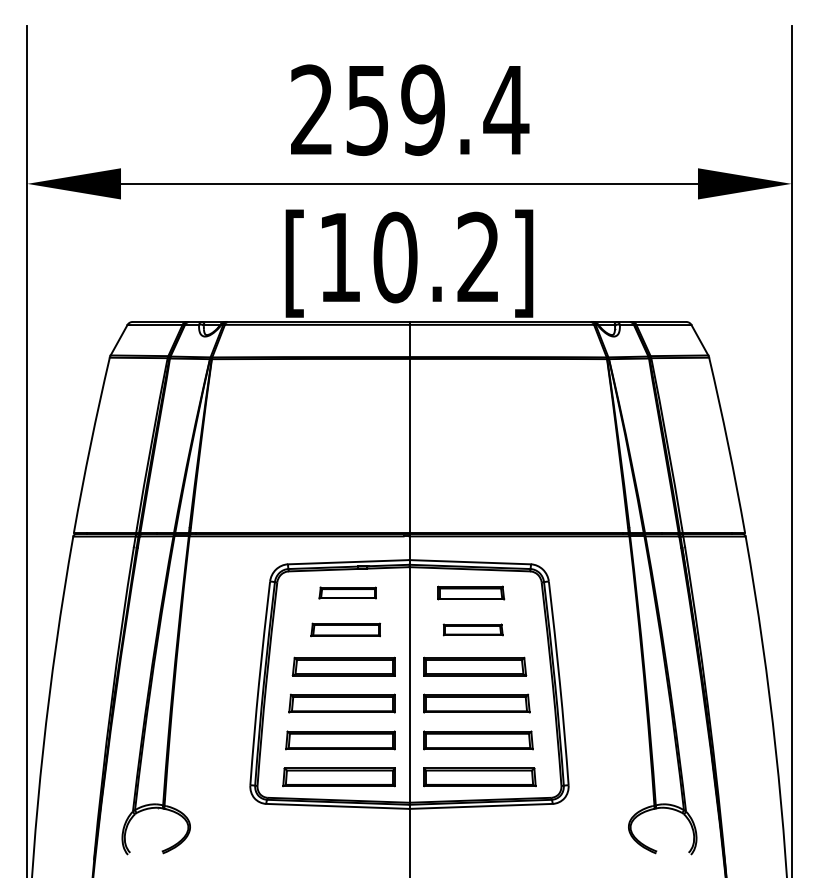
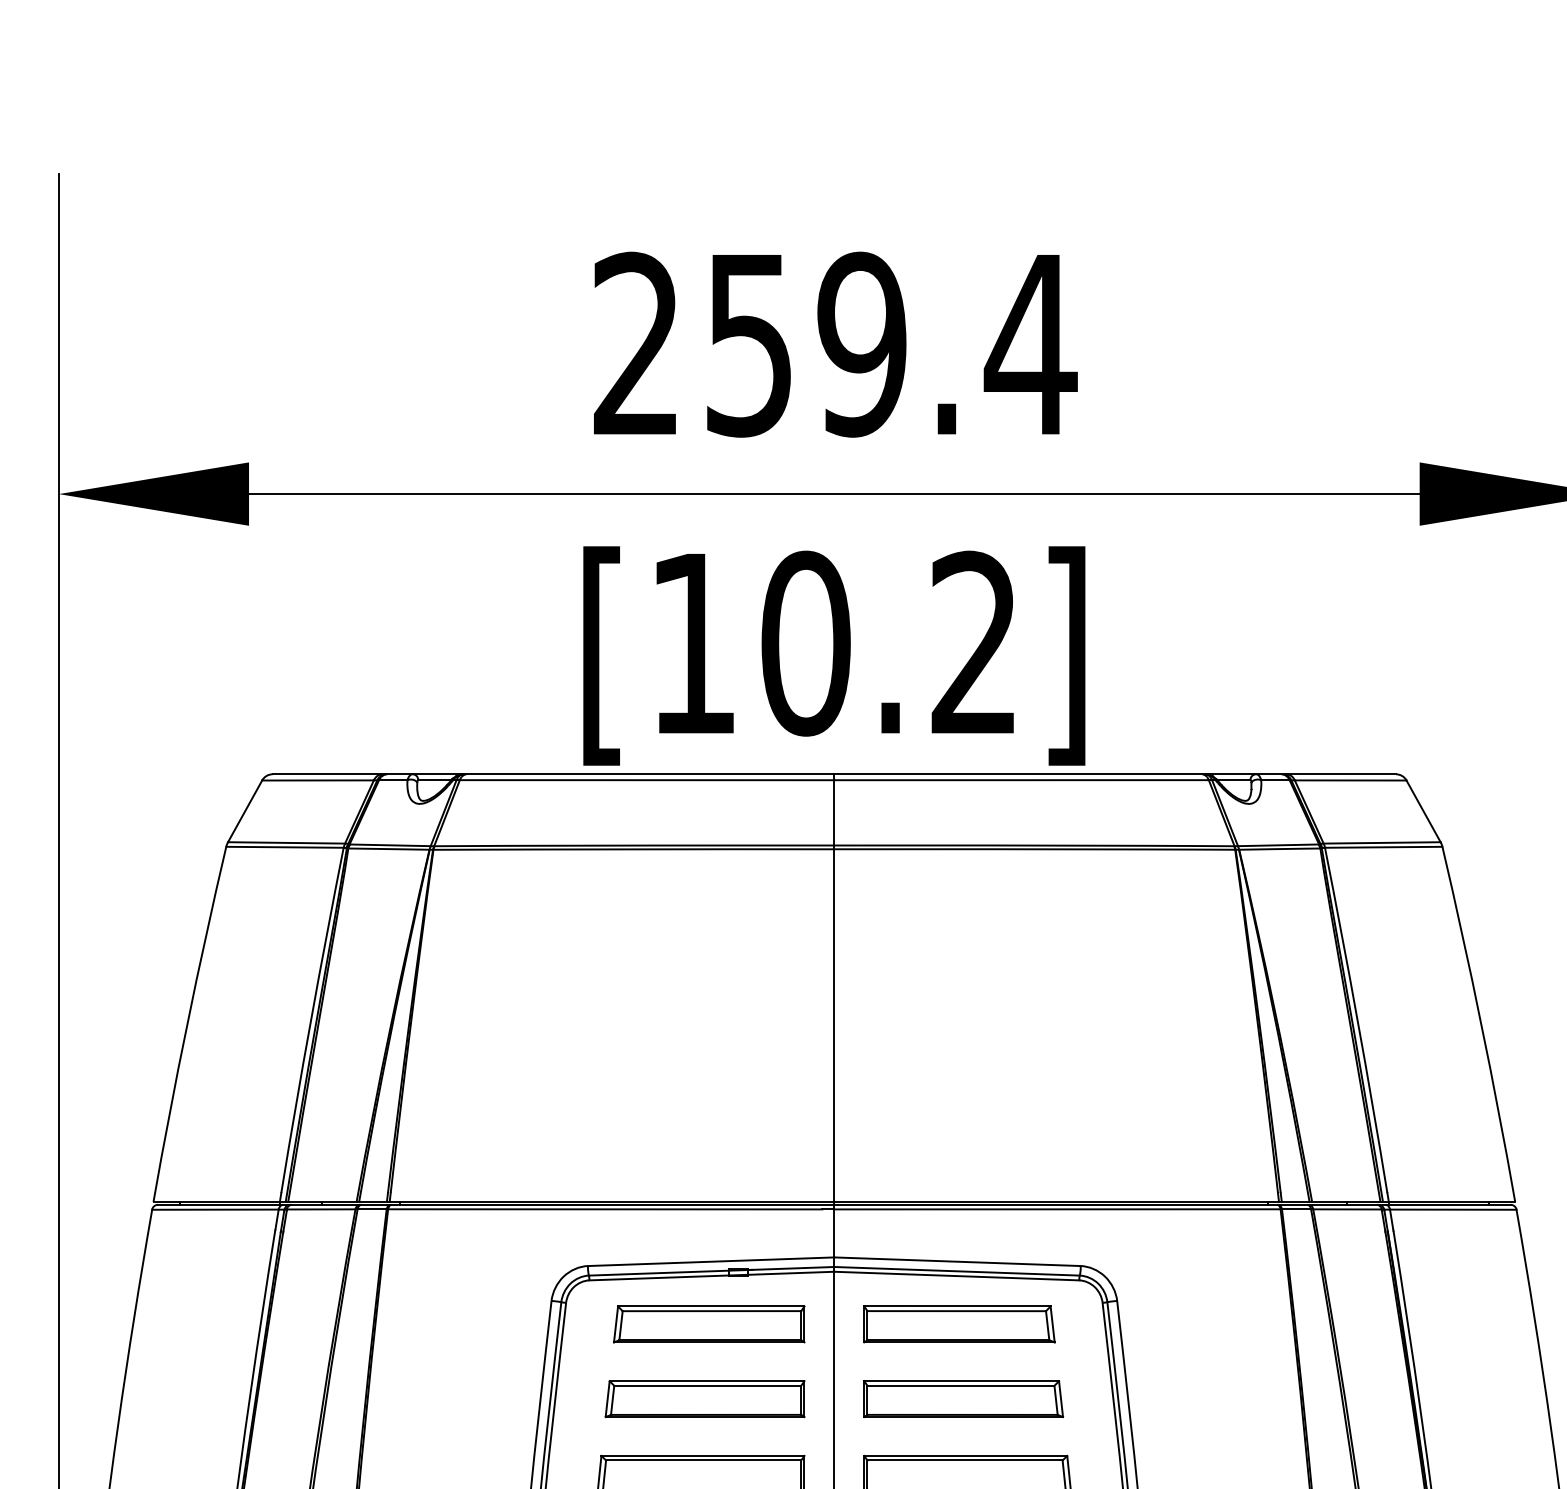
part: (347, 592) -> (708, 1323), size x1.67
part: (471, 592) -> (960, 1323), size x1.43
part: (345, 629) -> (704, 1398), size x1.43
part: (473, 629) -> (964, 1398), size x1.67

